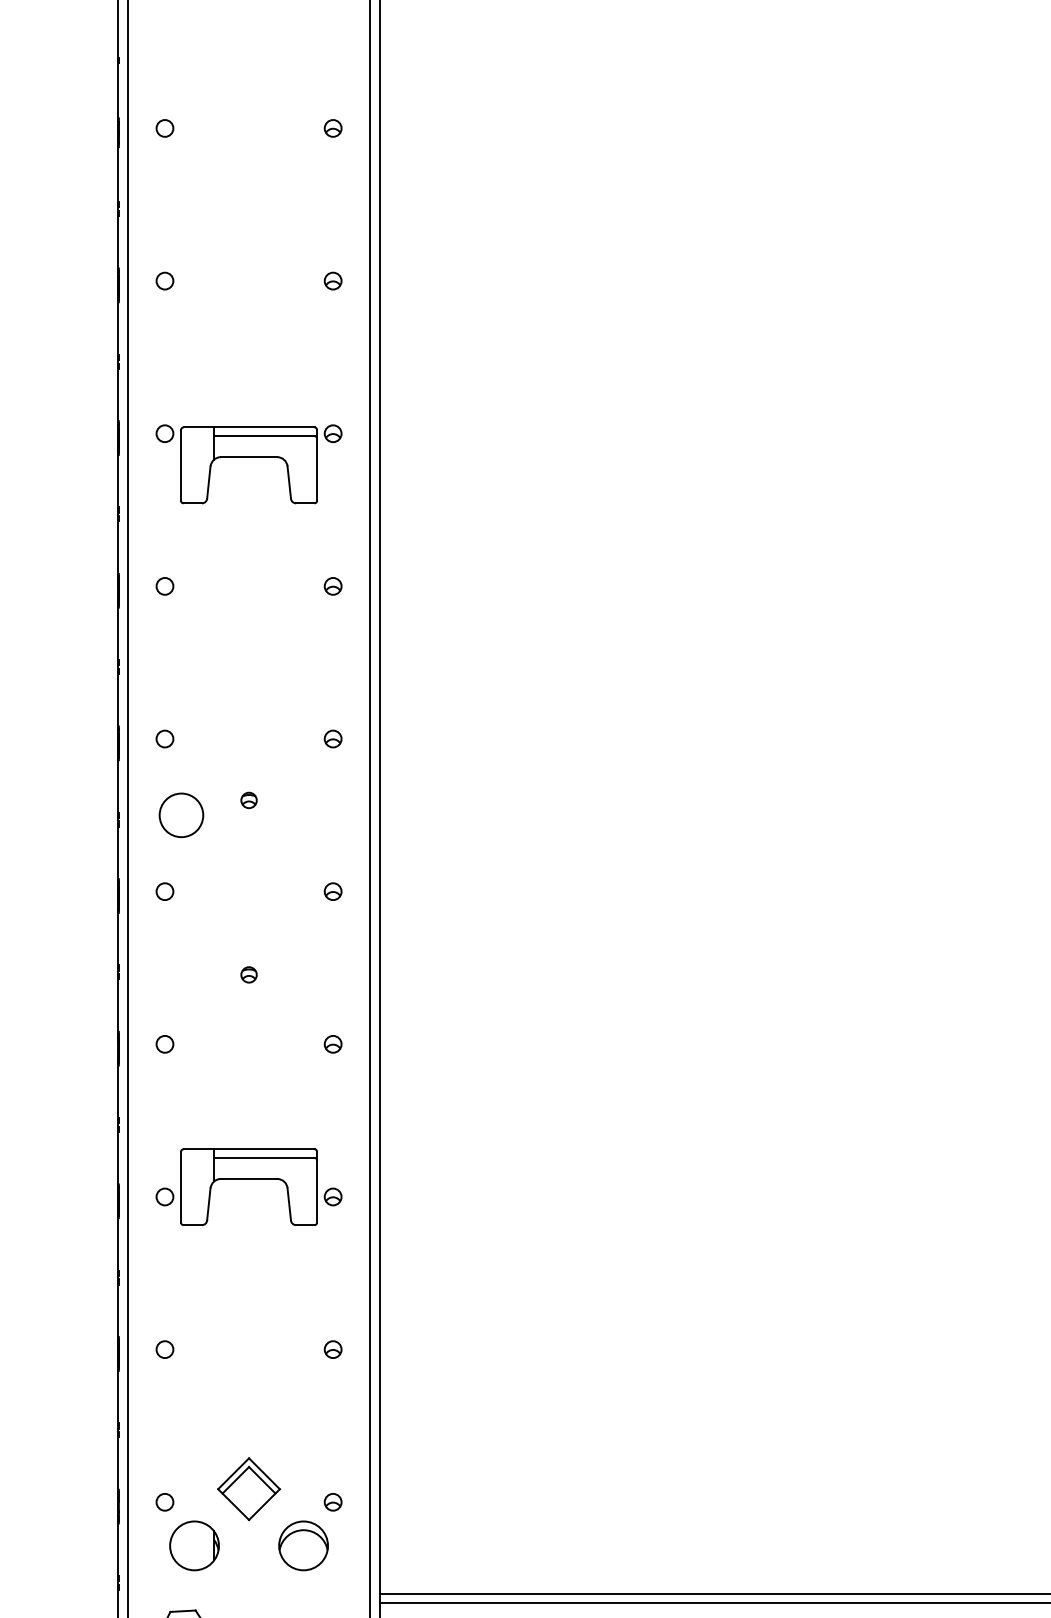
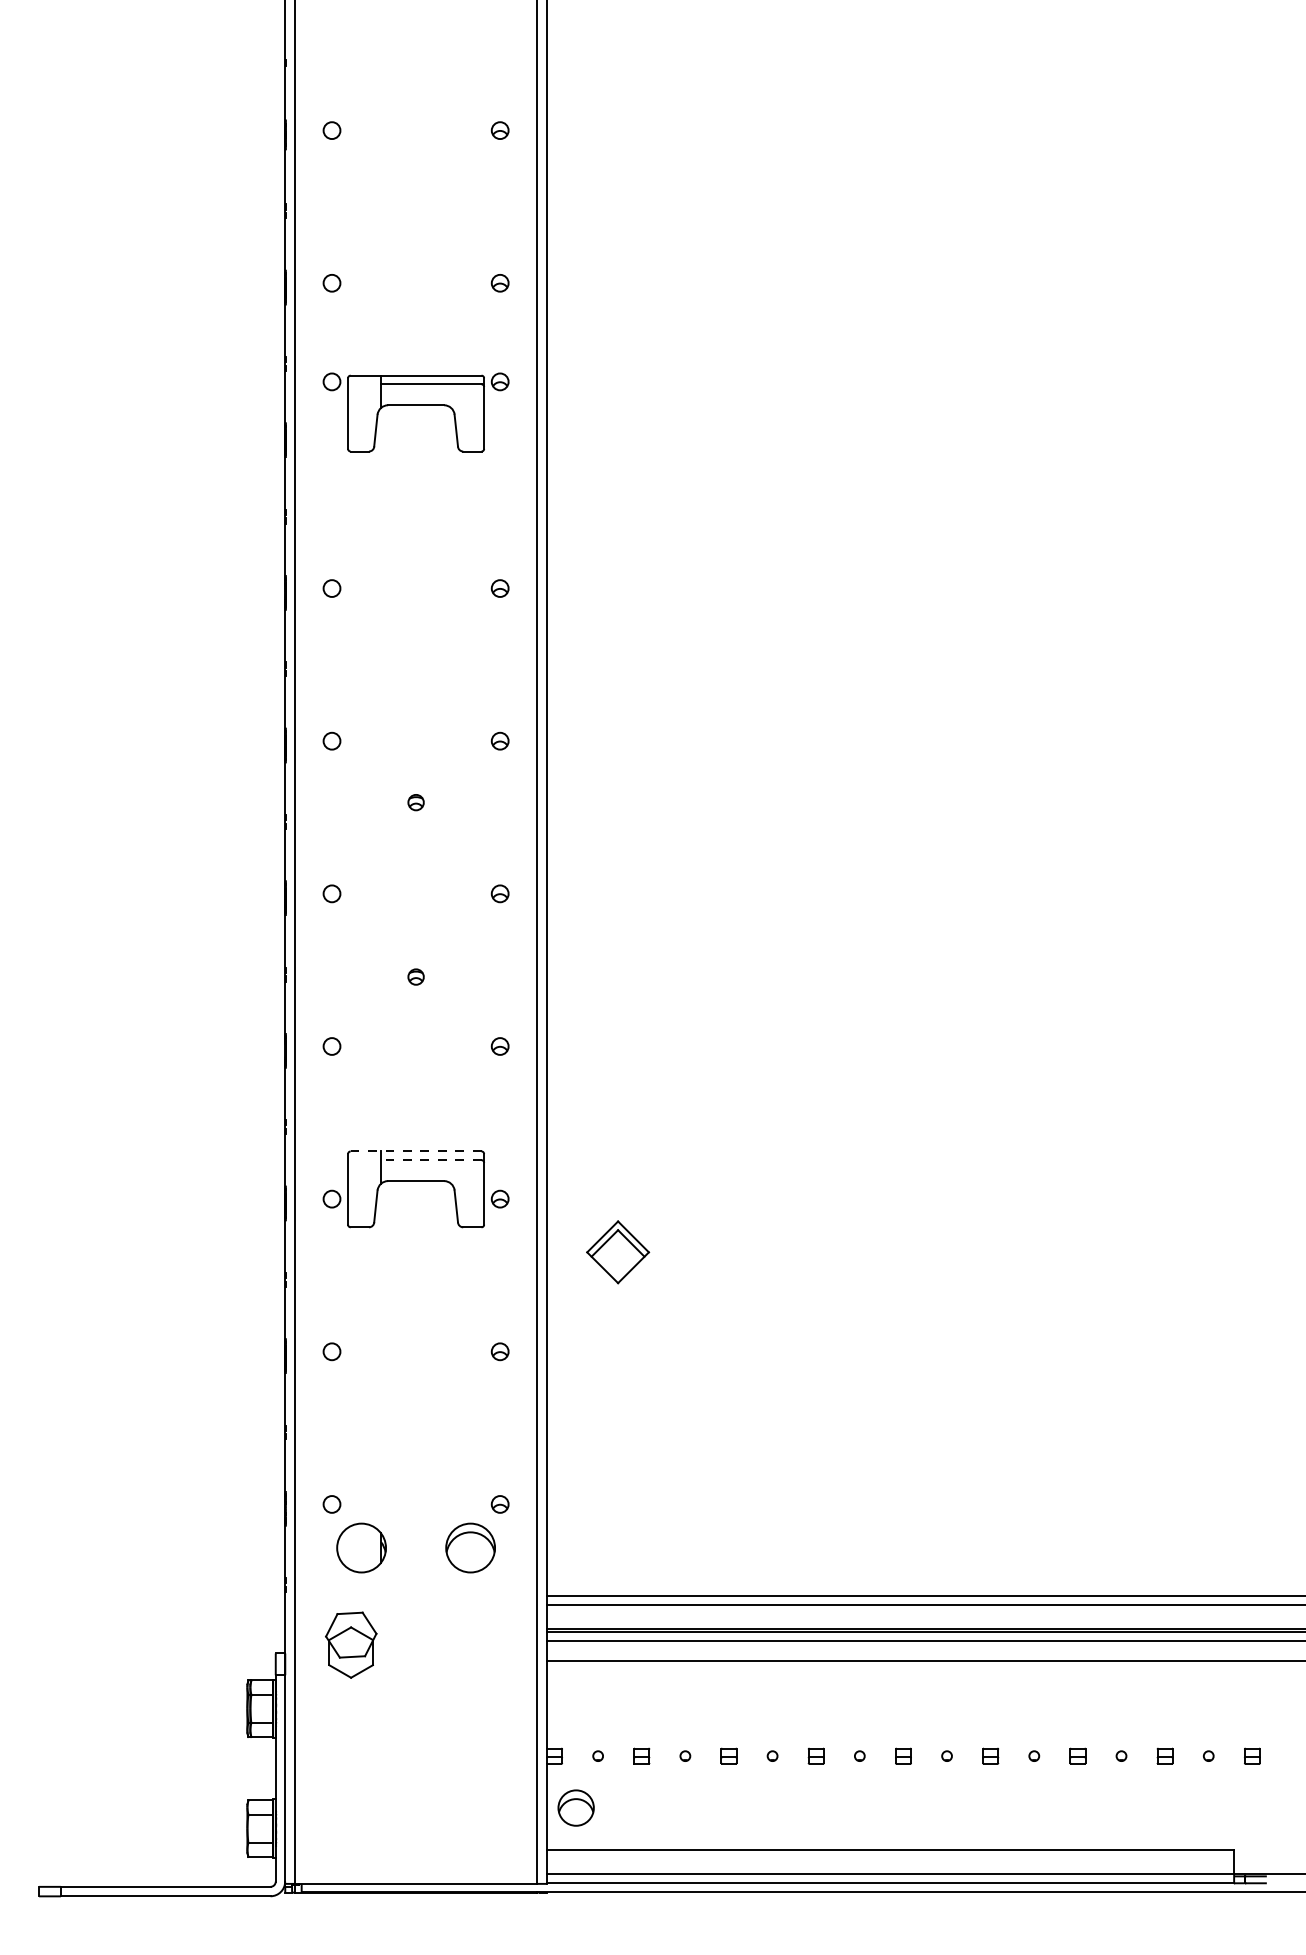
part: (248, 457) -> (415, 405), moved
circle: (181, 815) -> (348, 817), removed
line: (248, 1149) -> (415, 1151), solid -> dashed
line: (263, 1158) -> (430, 1160), solid -> dashed
part: (249, 1489) -> (618, 1252), moved

